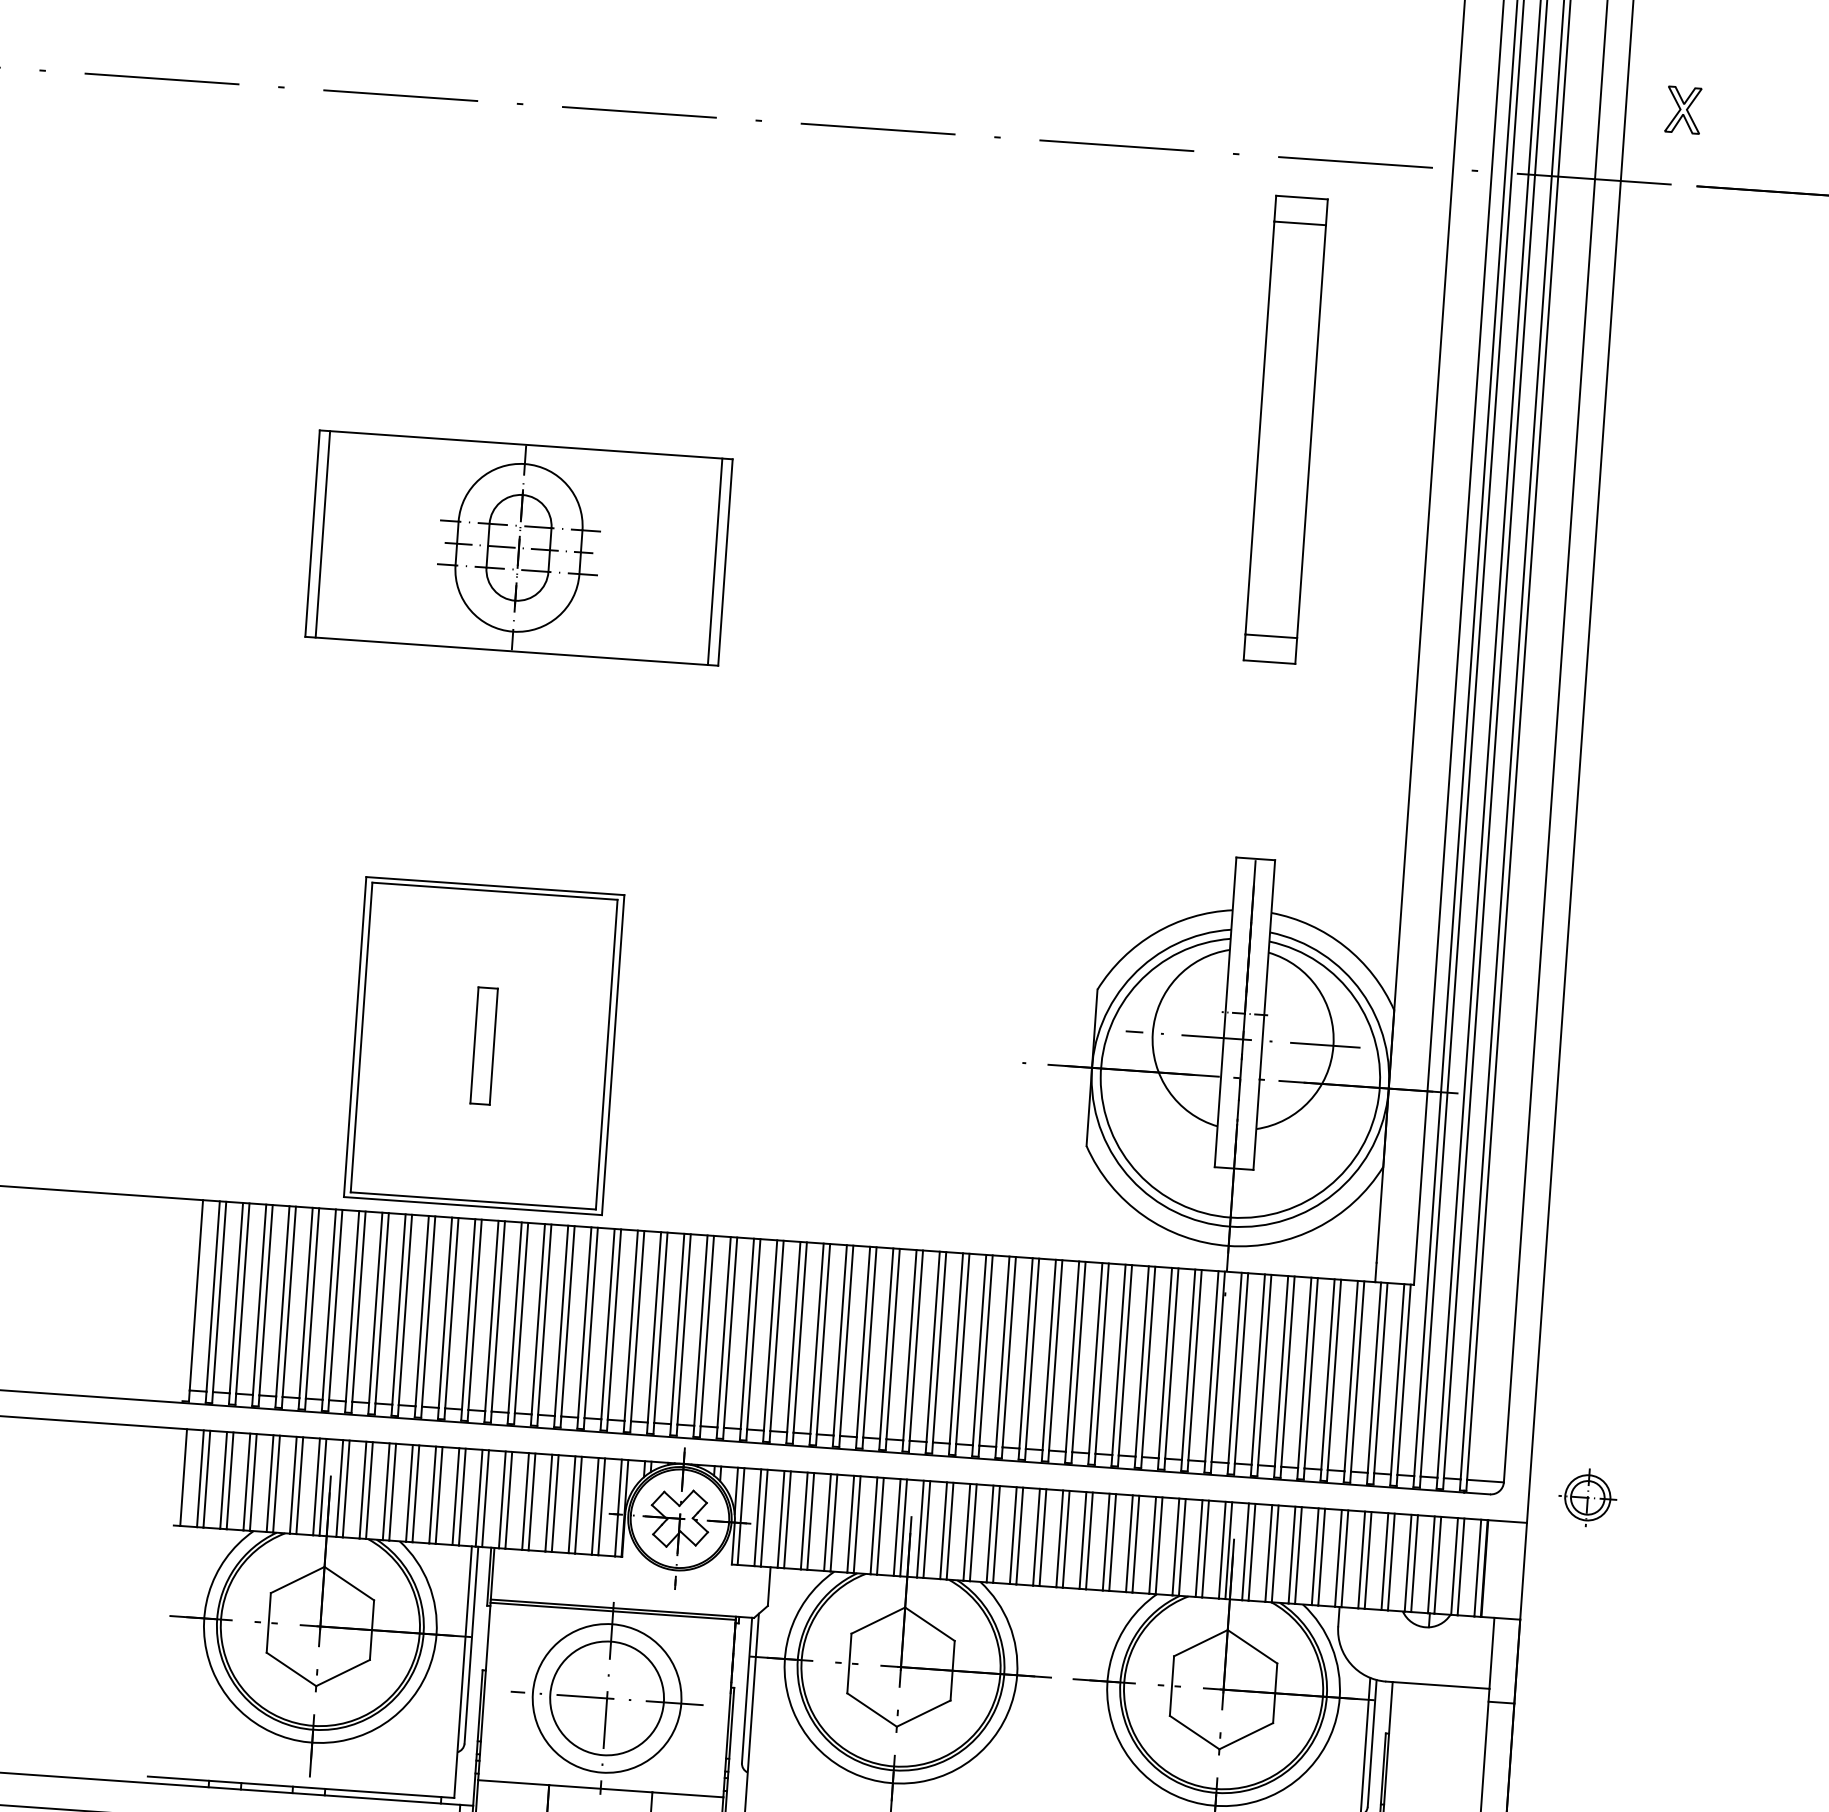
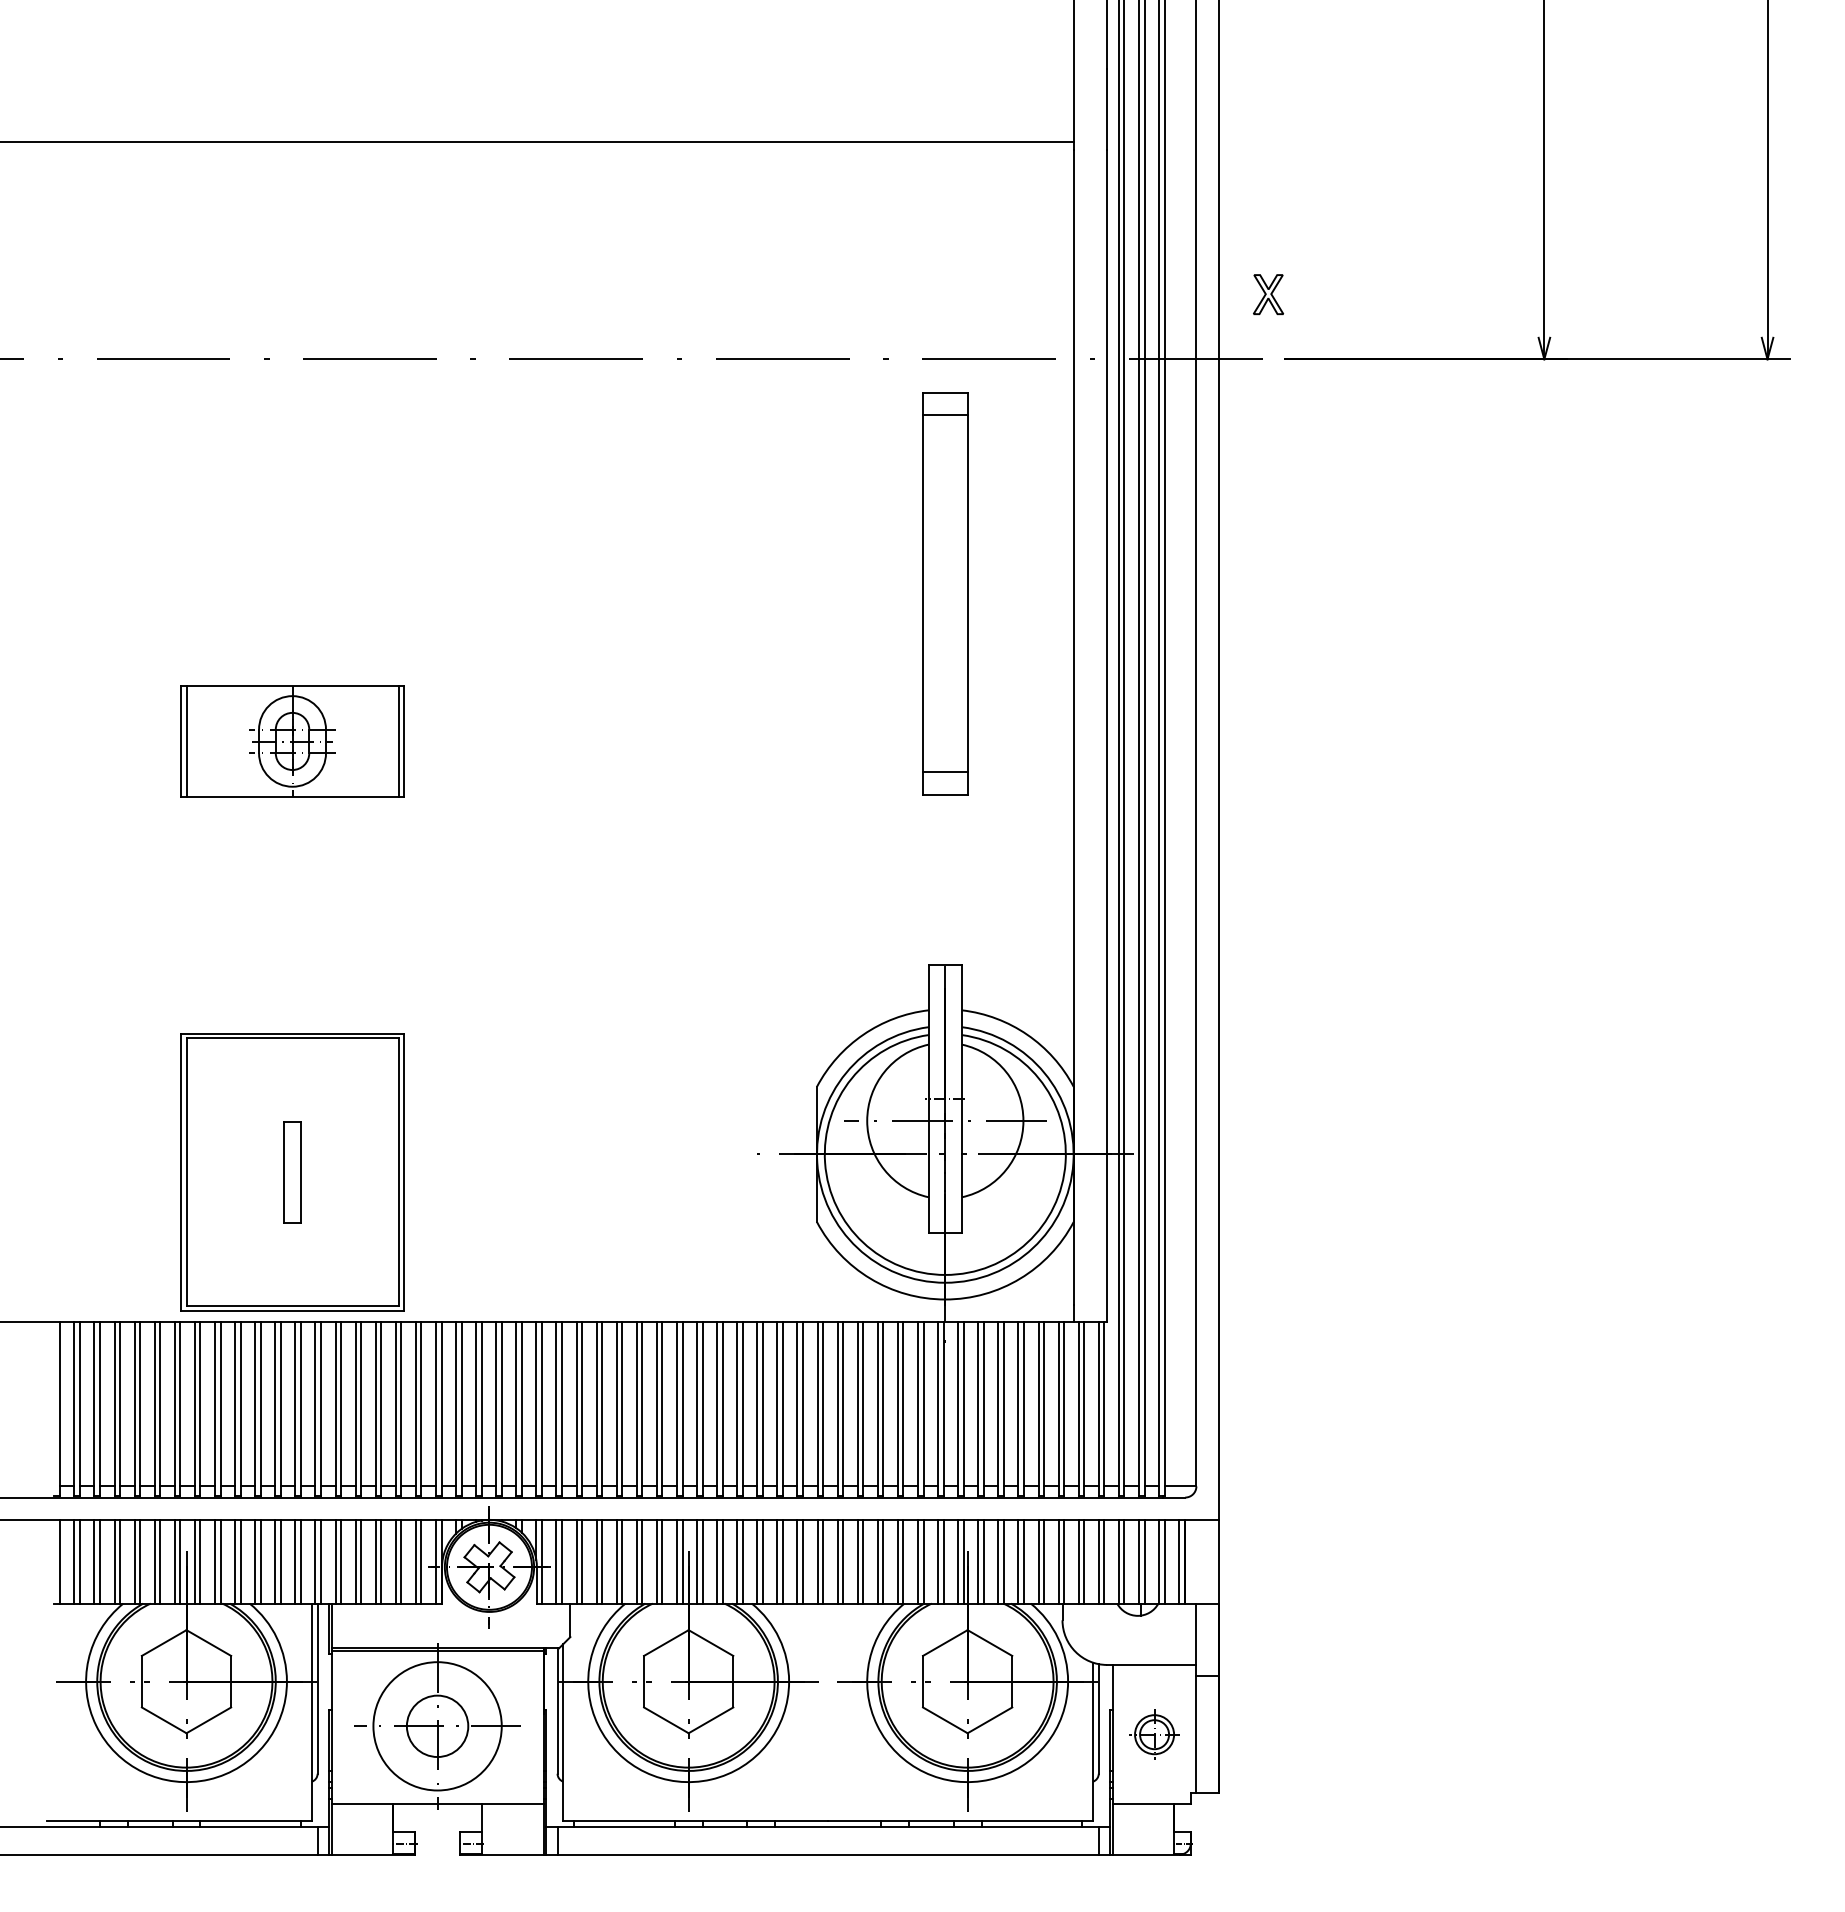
part: (518, 547) -> (292, 741), size x0.62
part: (1587, 1497) -> (1154, 1734), moved
circle: (606, 1698) -> (437, 1726), size x0.62

